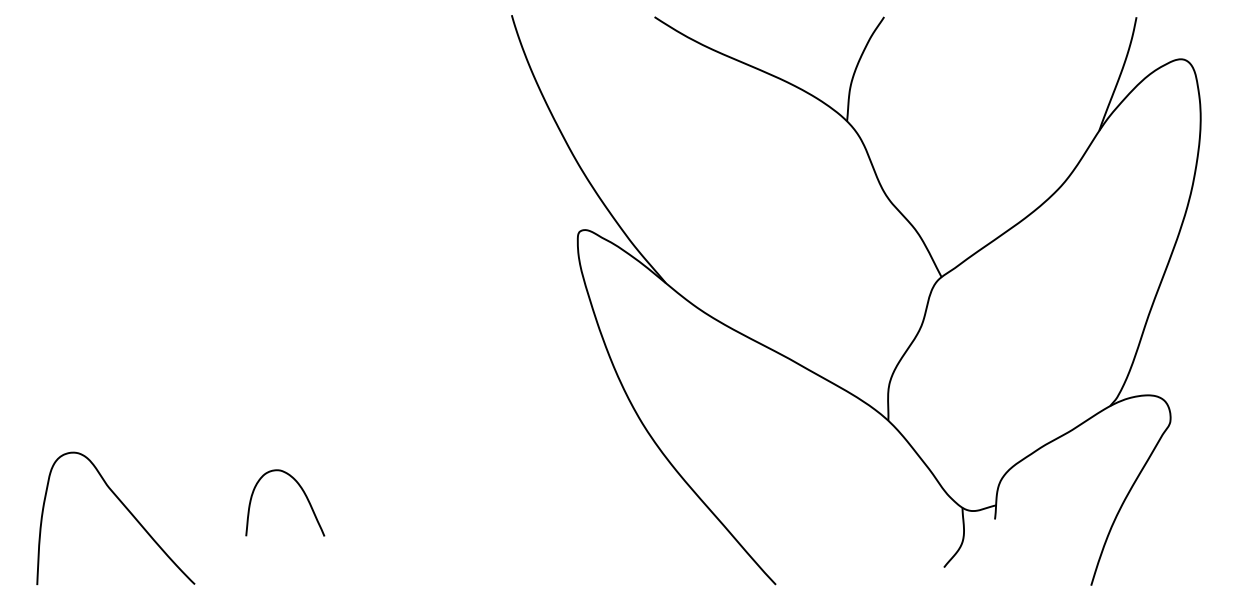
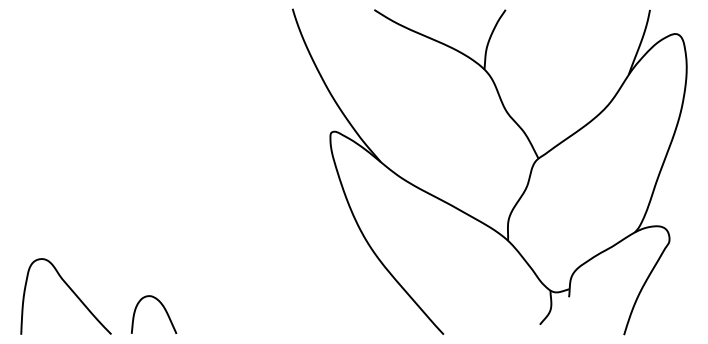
curve: (301, 491) -> (163, 308), moved

